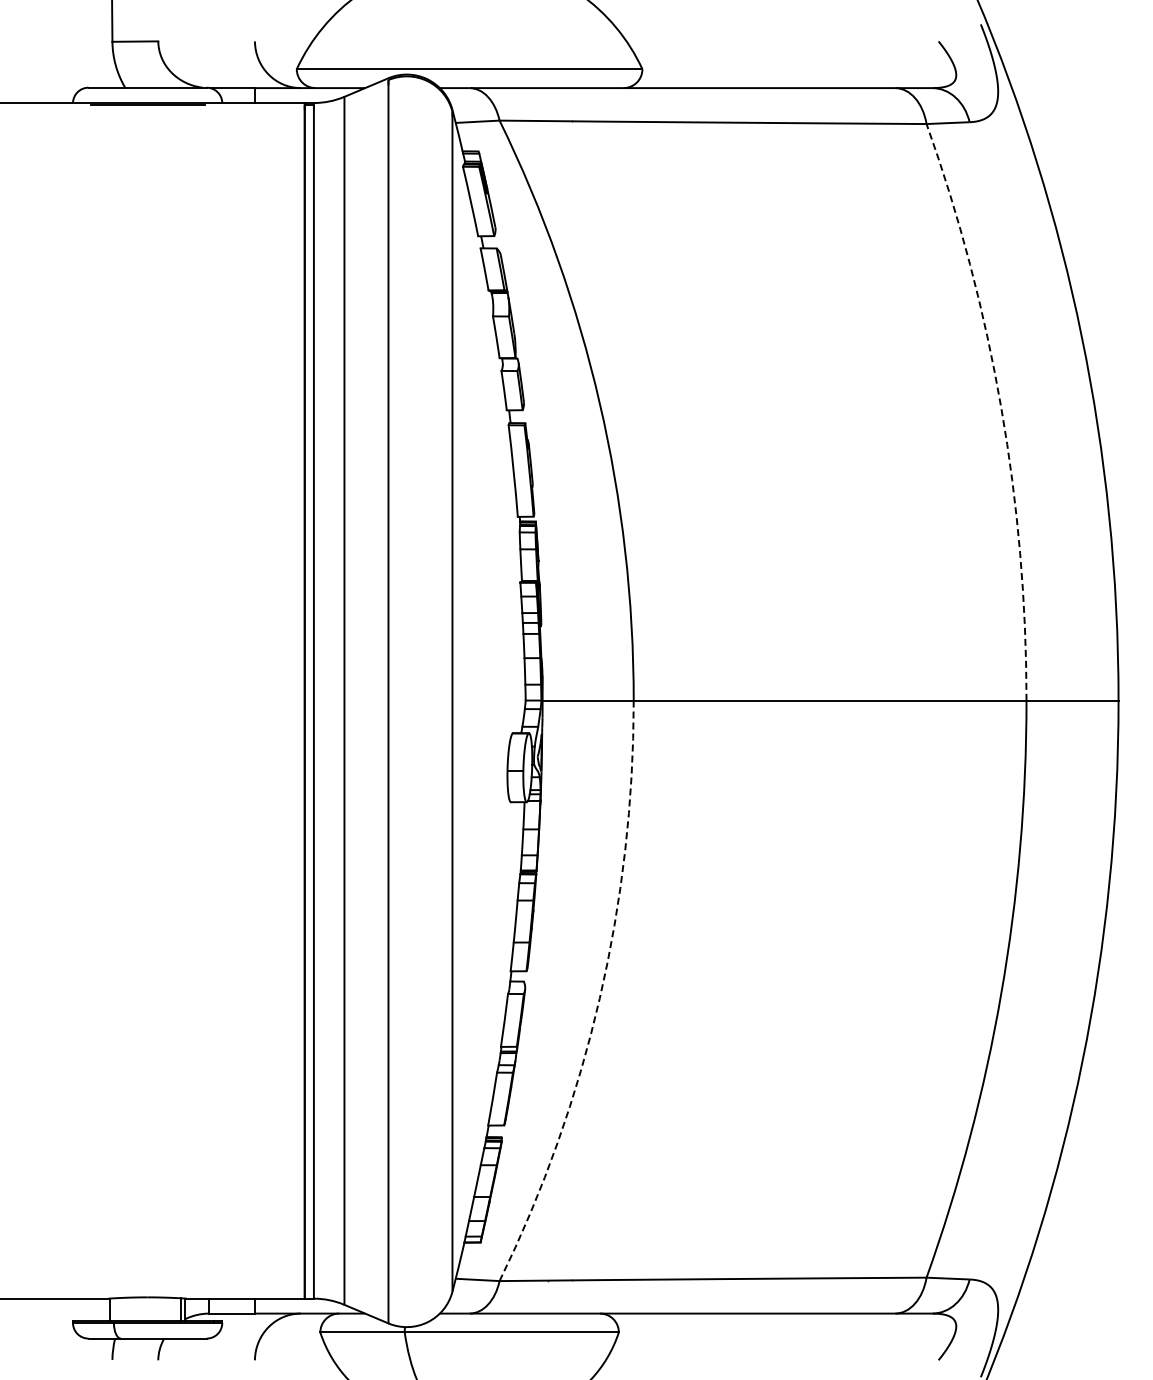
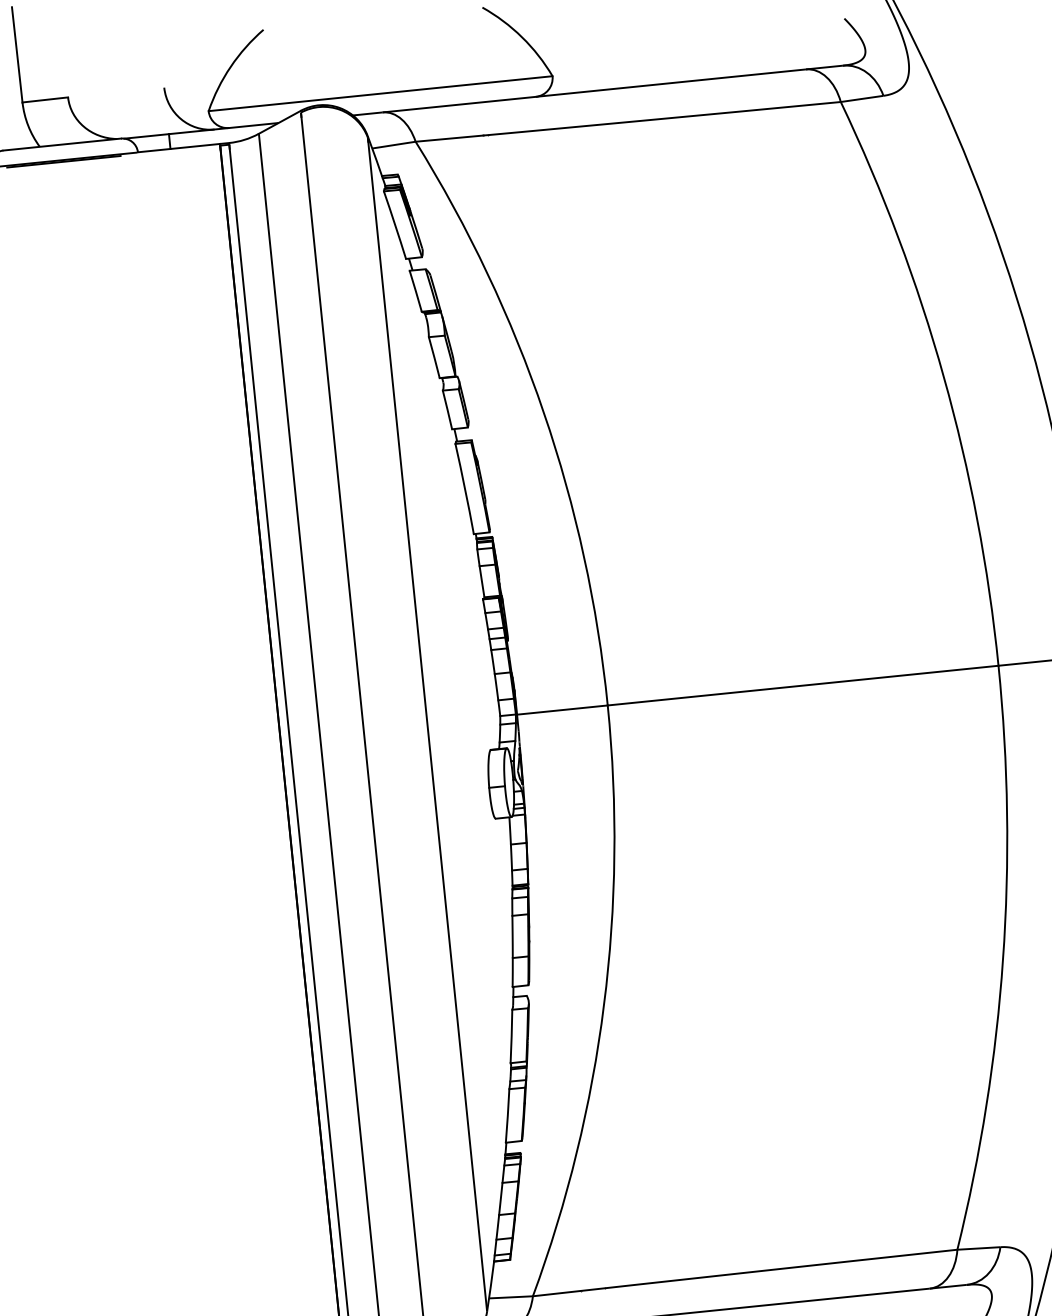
arc: (1001, 408) -> (944, 377), dashed -> solid
arc: (599, 998) -> (603, 1005), dashed -> solid

